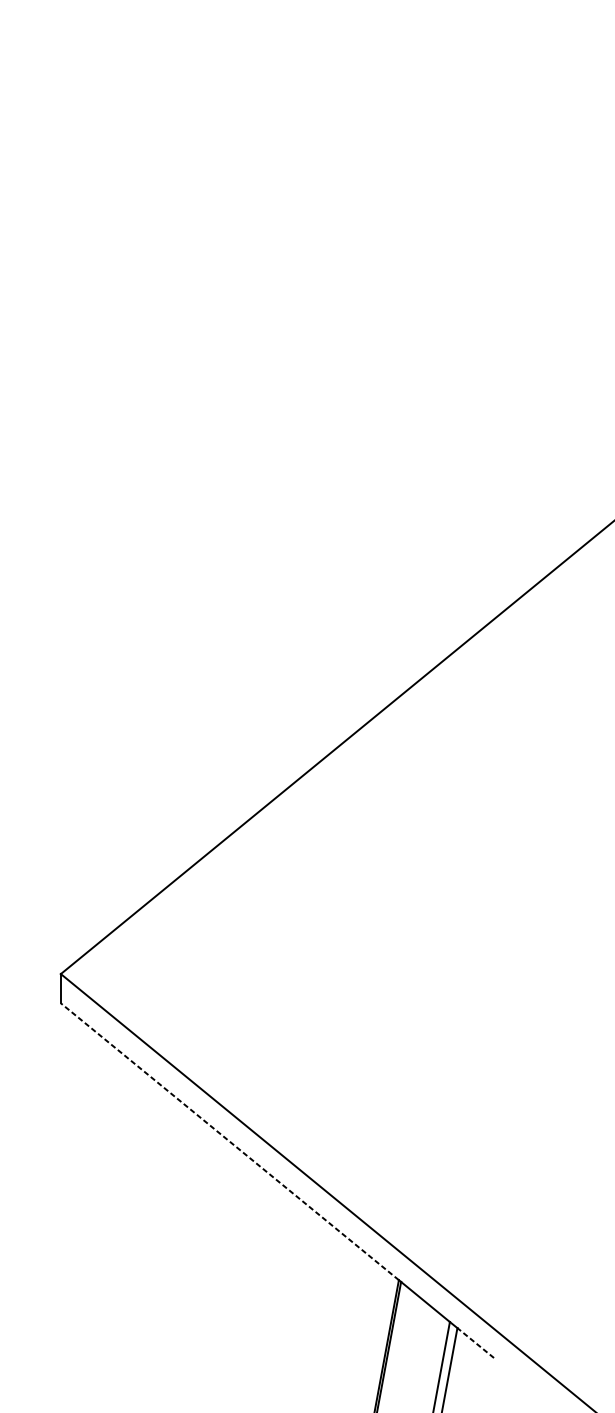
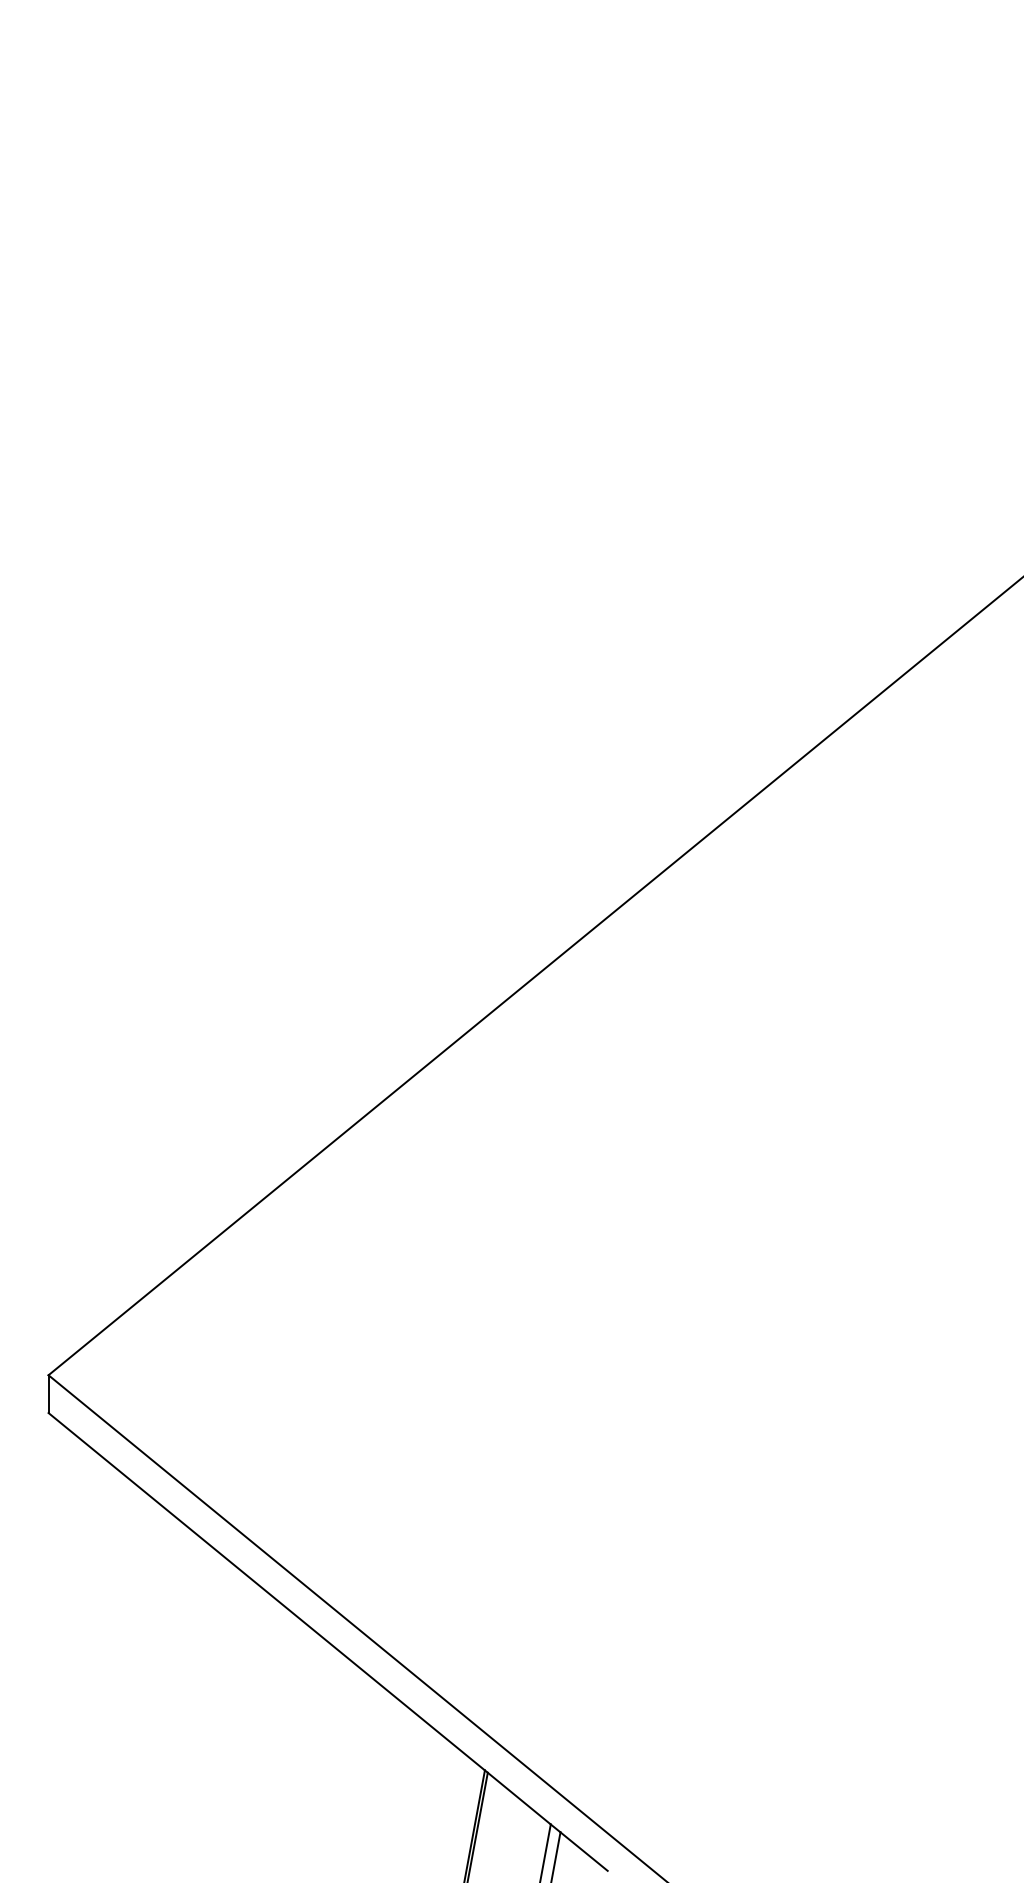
line: (229, 1141) -> (266, 1591), dashed -> solid
line: (475, 1342) -> (583, 1851), dashed -> solid

